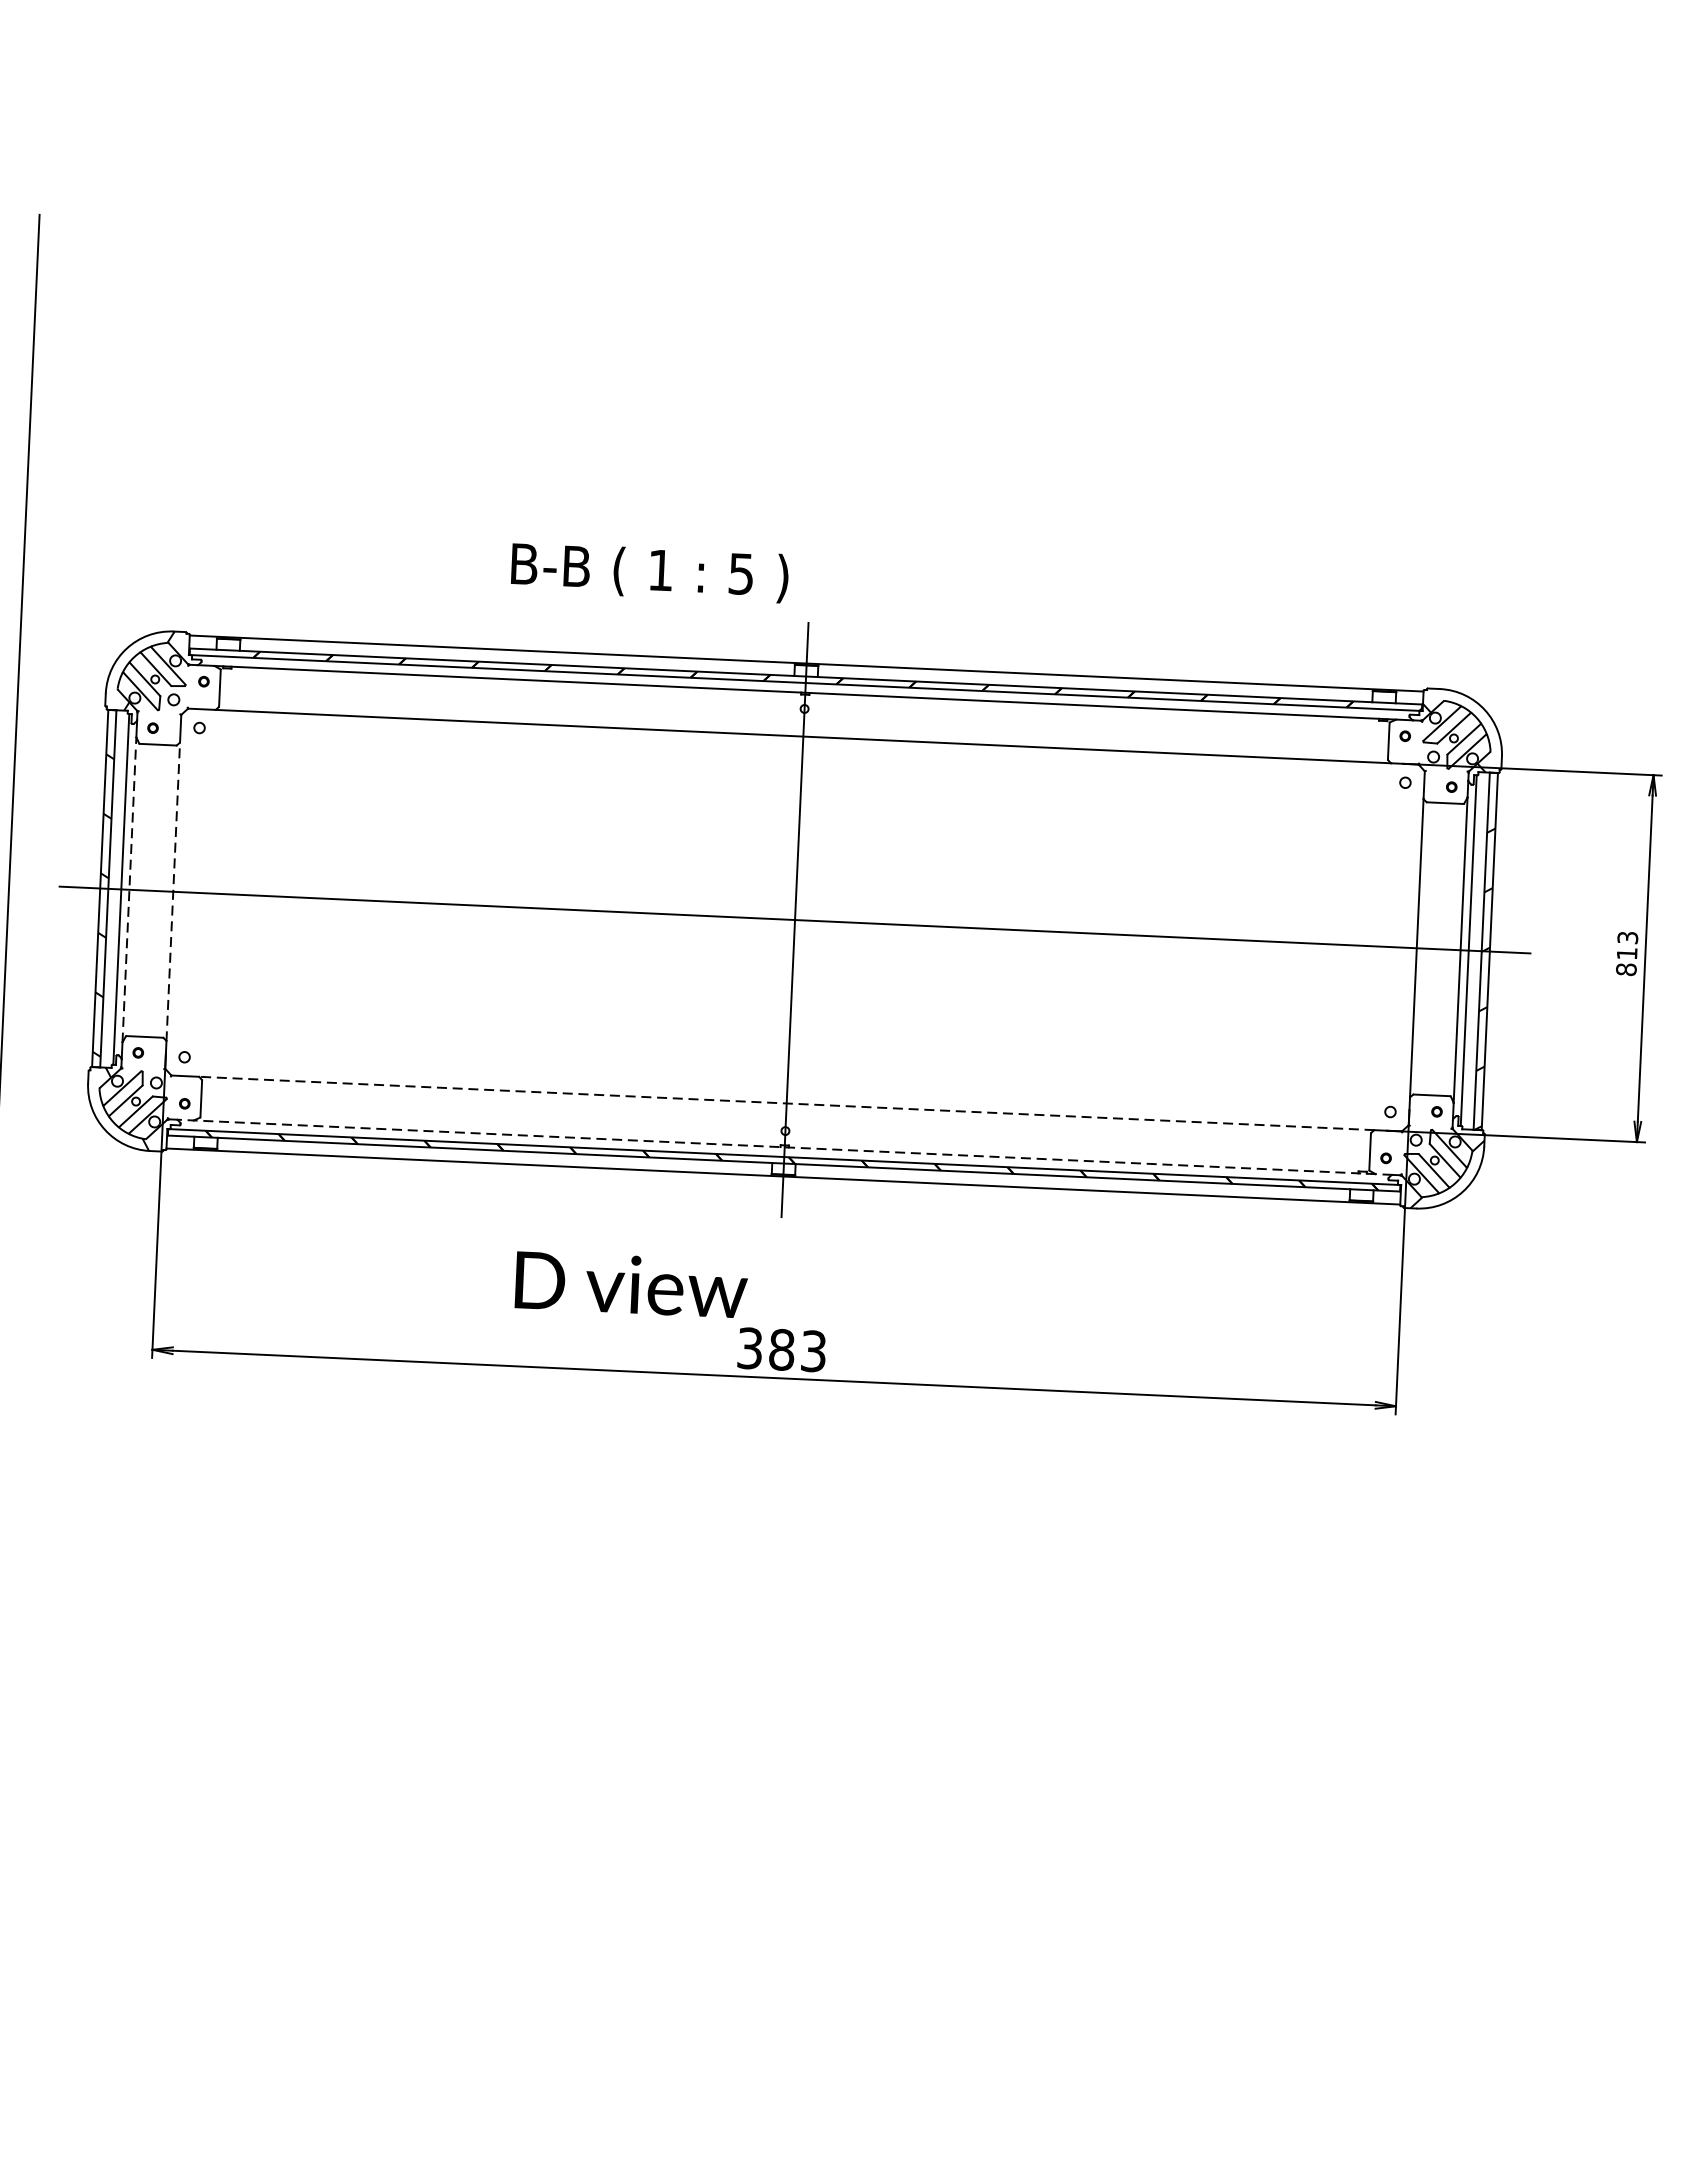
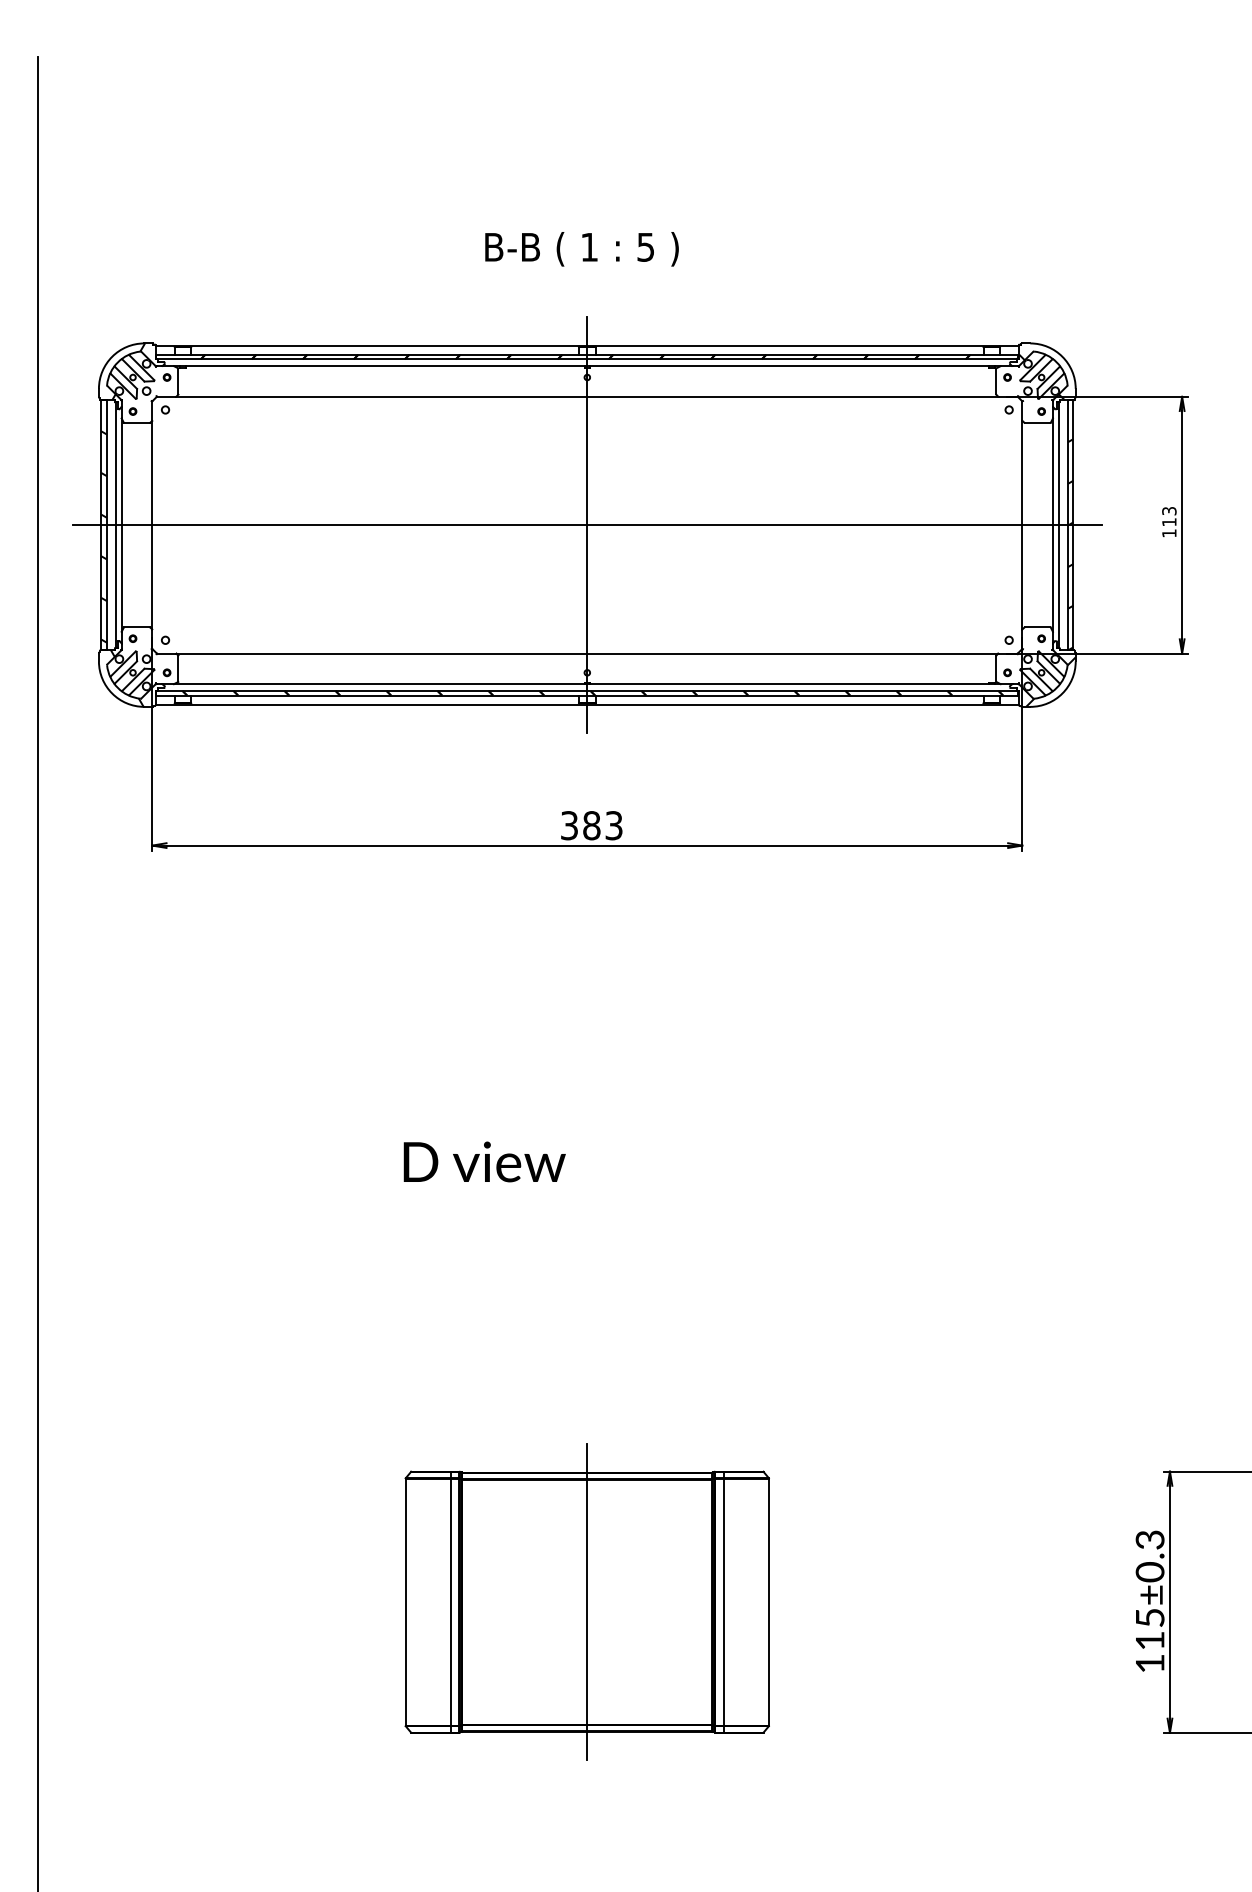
text: (649, 573) -> (581, 249), moved
line: (129, 890) -> (121, 525), dashed -> solid
line: (173, 892) -> (152, 525), dashed -> solid
text: (1626, 969) -> (1169, 533), 813 -> 113
line: (785, 1103) -> (586, 653), dashed -> solid
line: (783, 1147) -> (586, 684), dashed -> solid
text: (631, 1284) -> (484, 1161), moved

